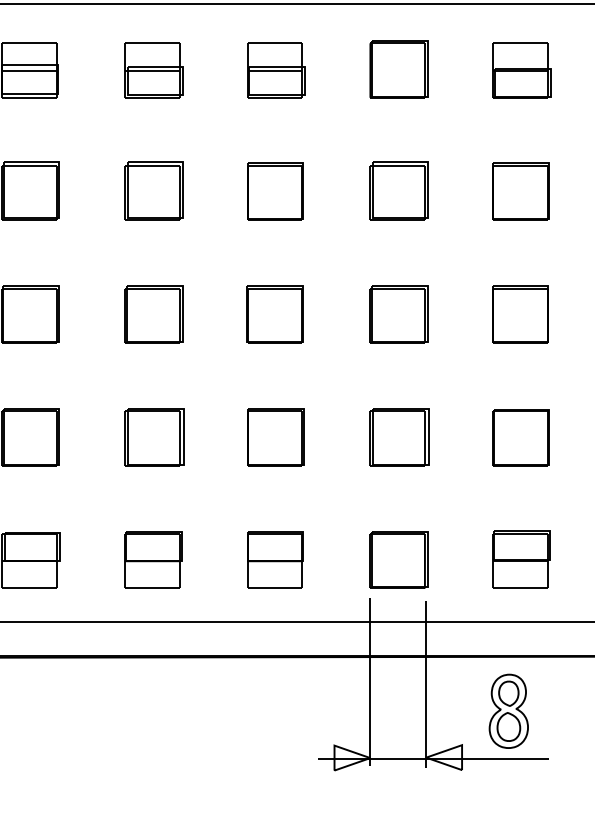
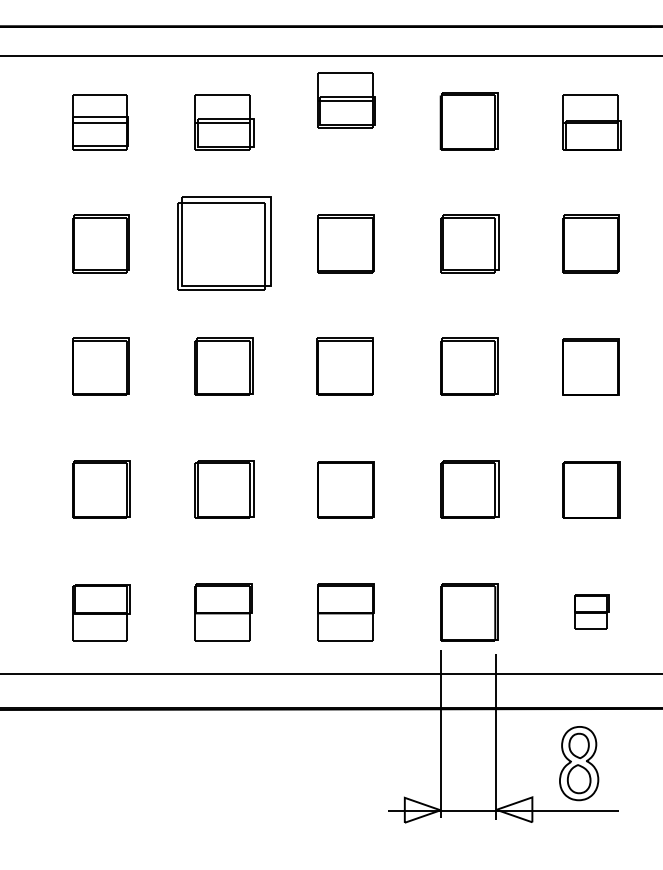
part: (276, 70) -> (346, 100), moved
part: (154, 191) -> (224, 243), size x1.6
part: (521, 559) -> (591, 611), size x0.6

